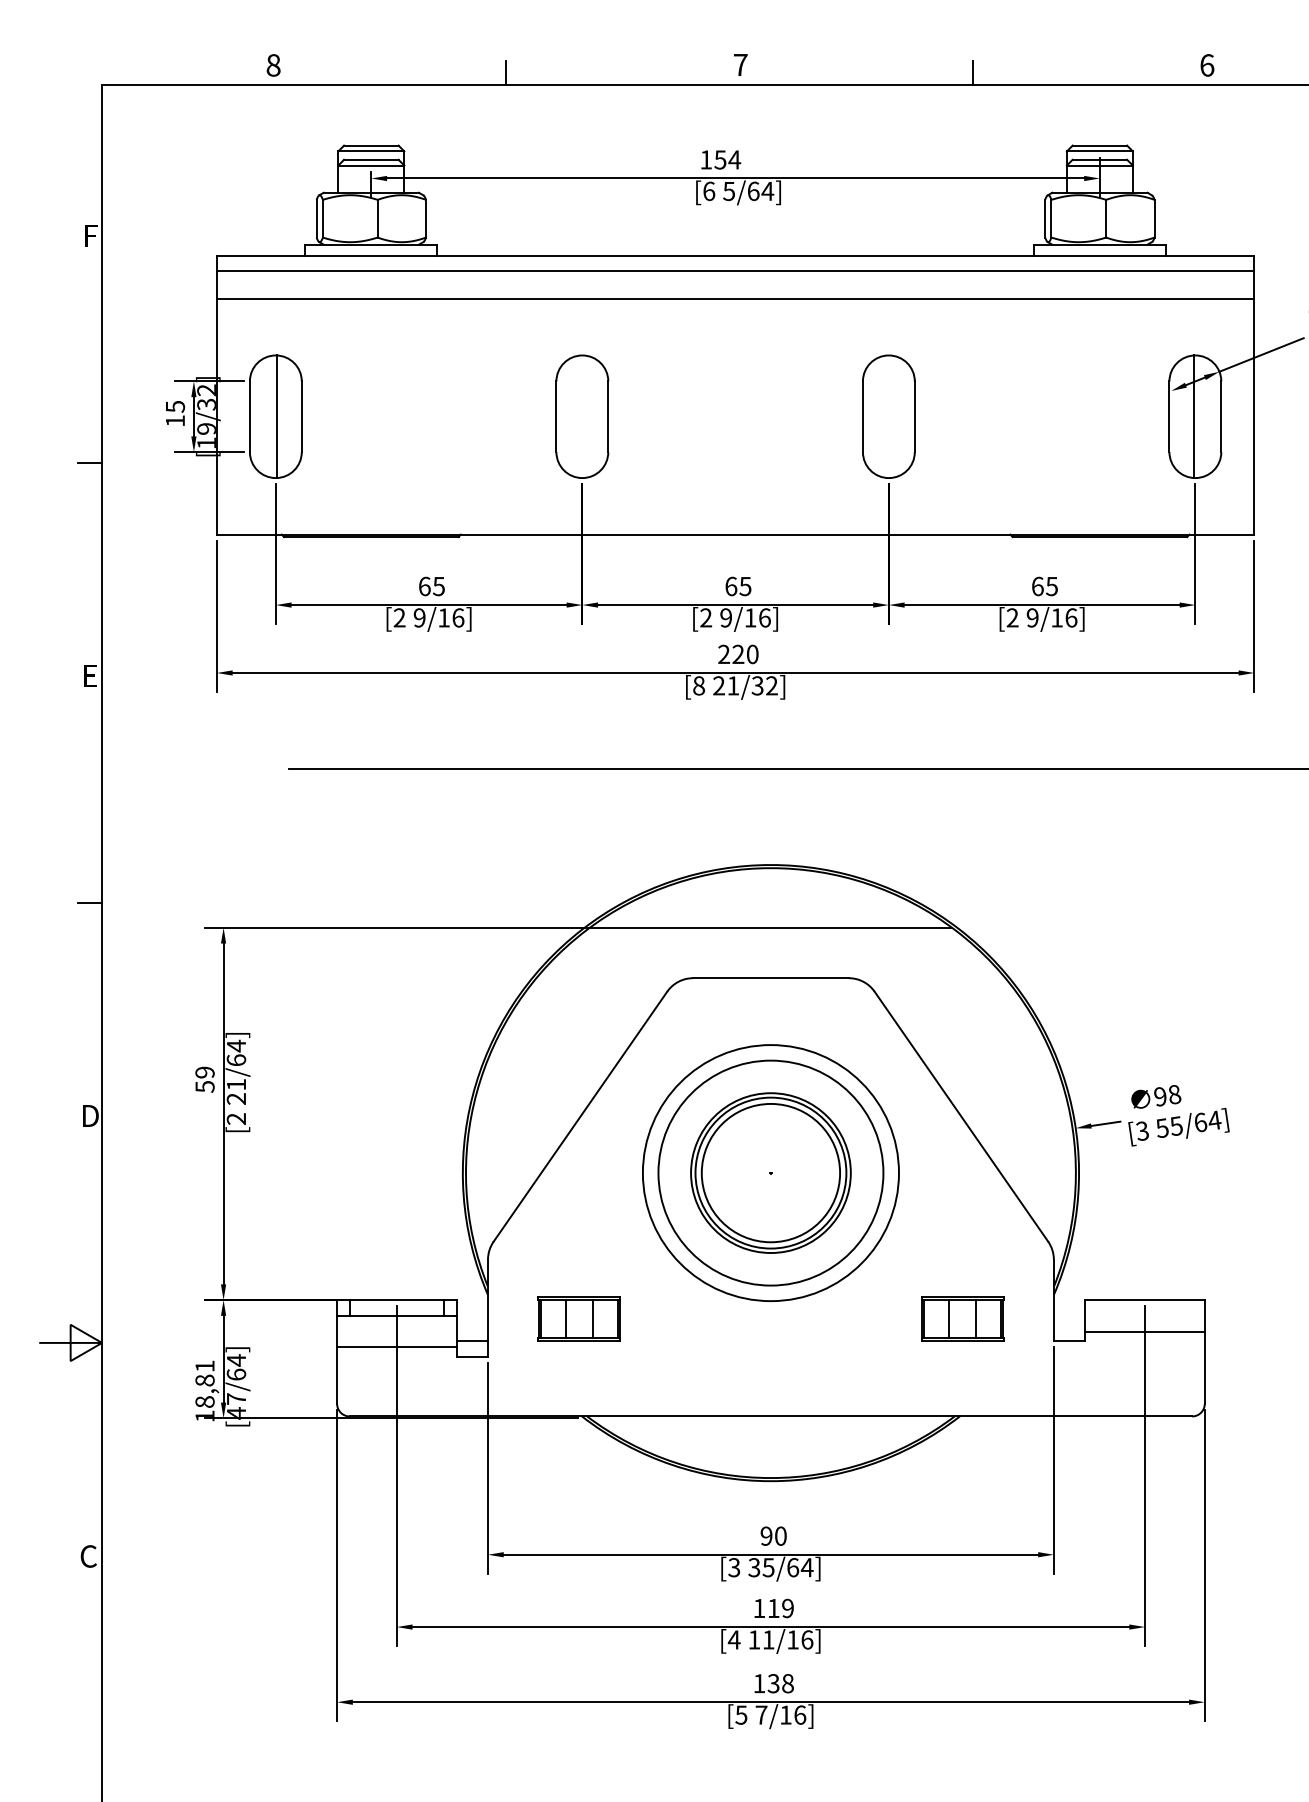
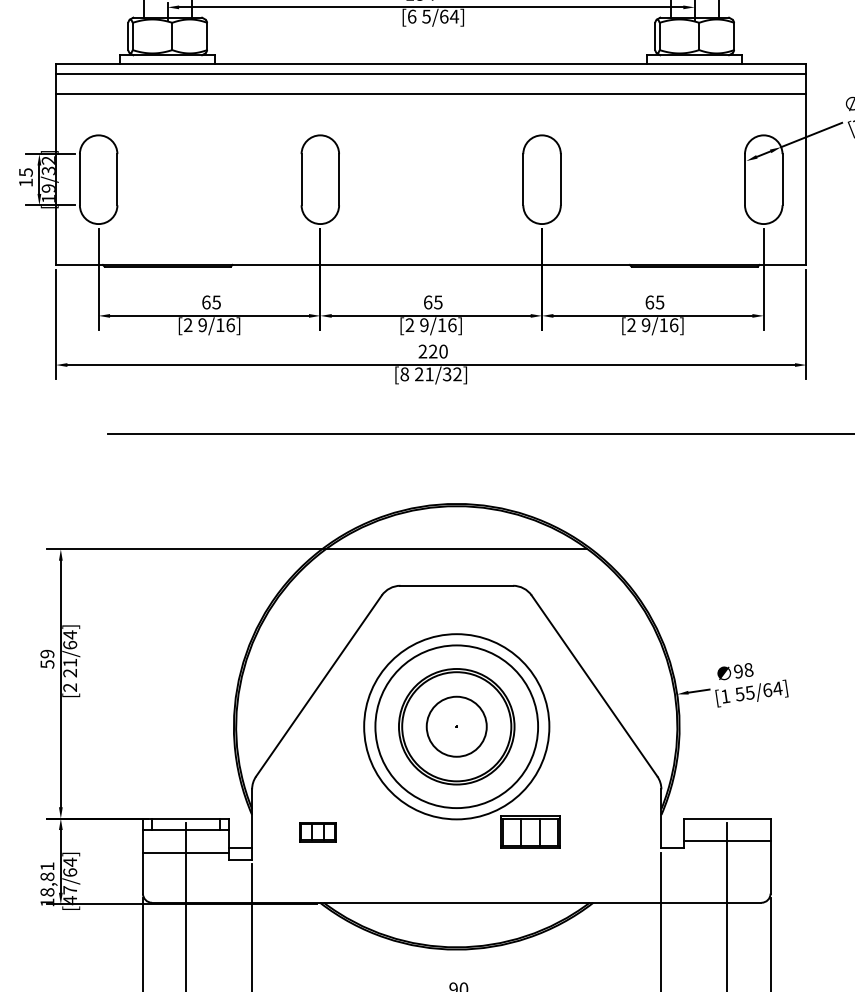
line: (277, 416) -> (99, 179), removed
line: (1194, 416) -> (763, 179), removed
text: (1142, 1131) -> (725, 696), [3 -> [1
circle: (770, 1172) -> (456, 726), size x0.6
part: (578, 1318) -> (317, 831), size x0.6
part: (962, 1318) -> (530, 831), moved

